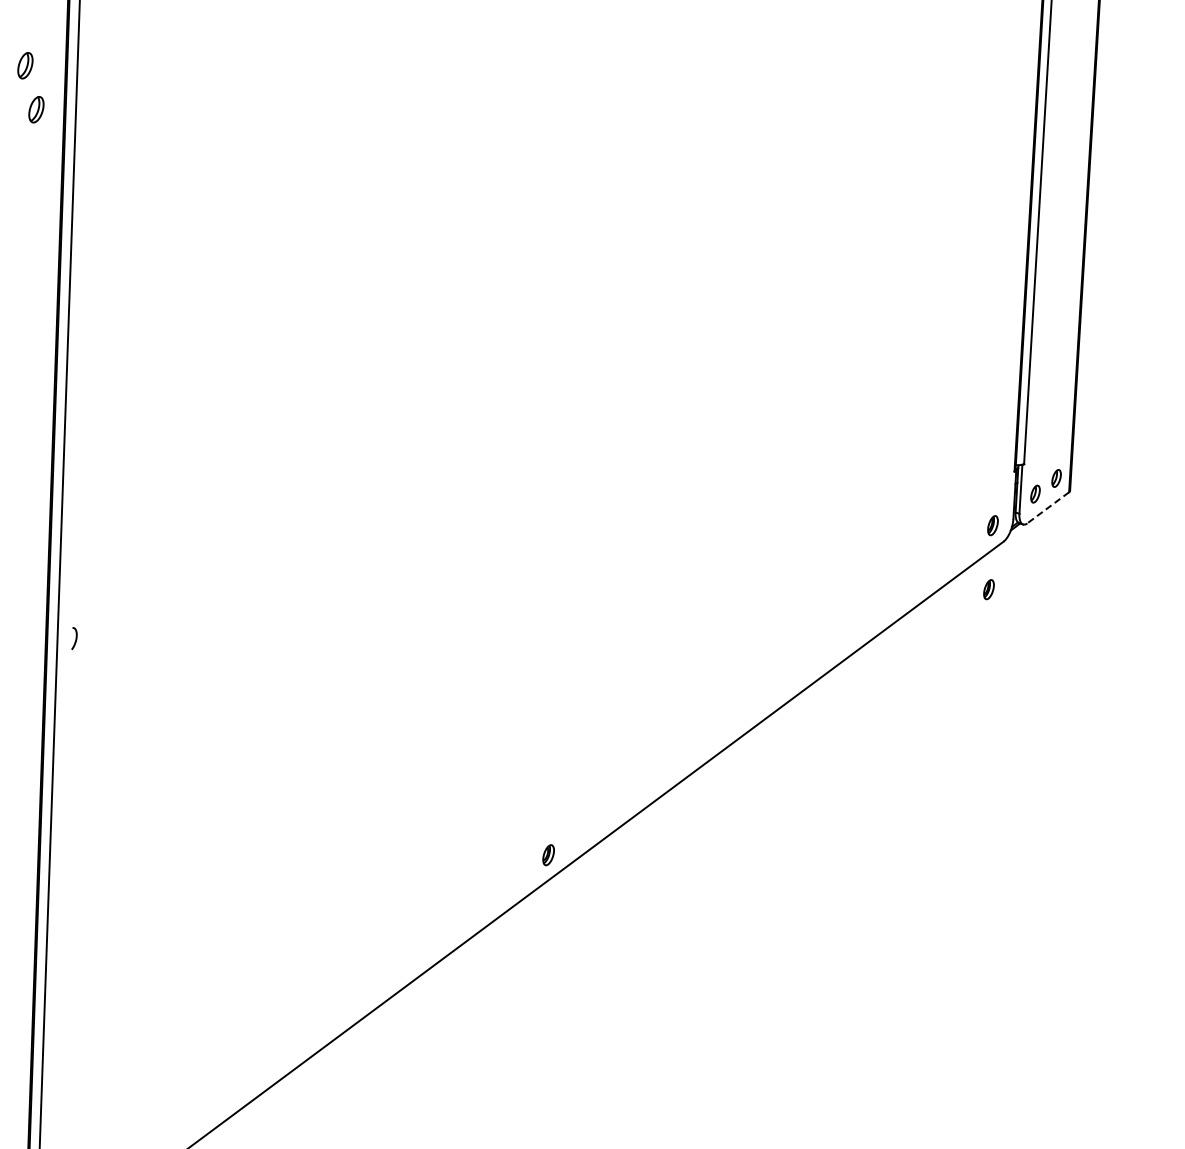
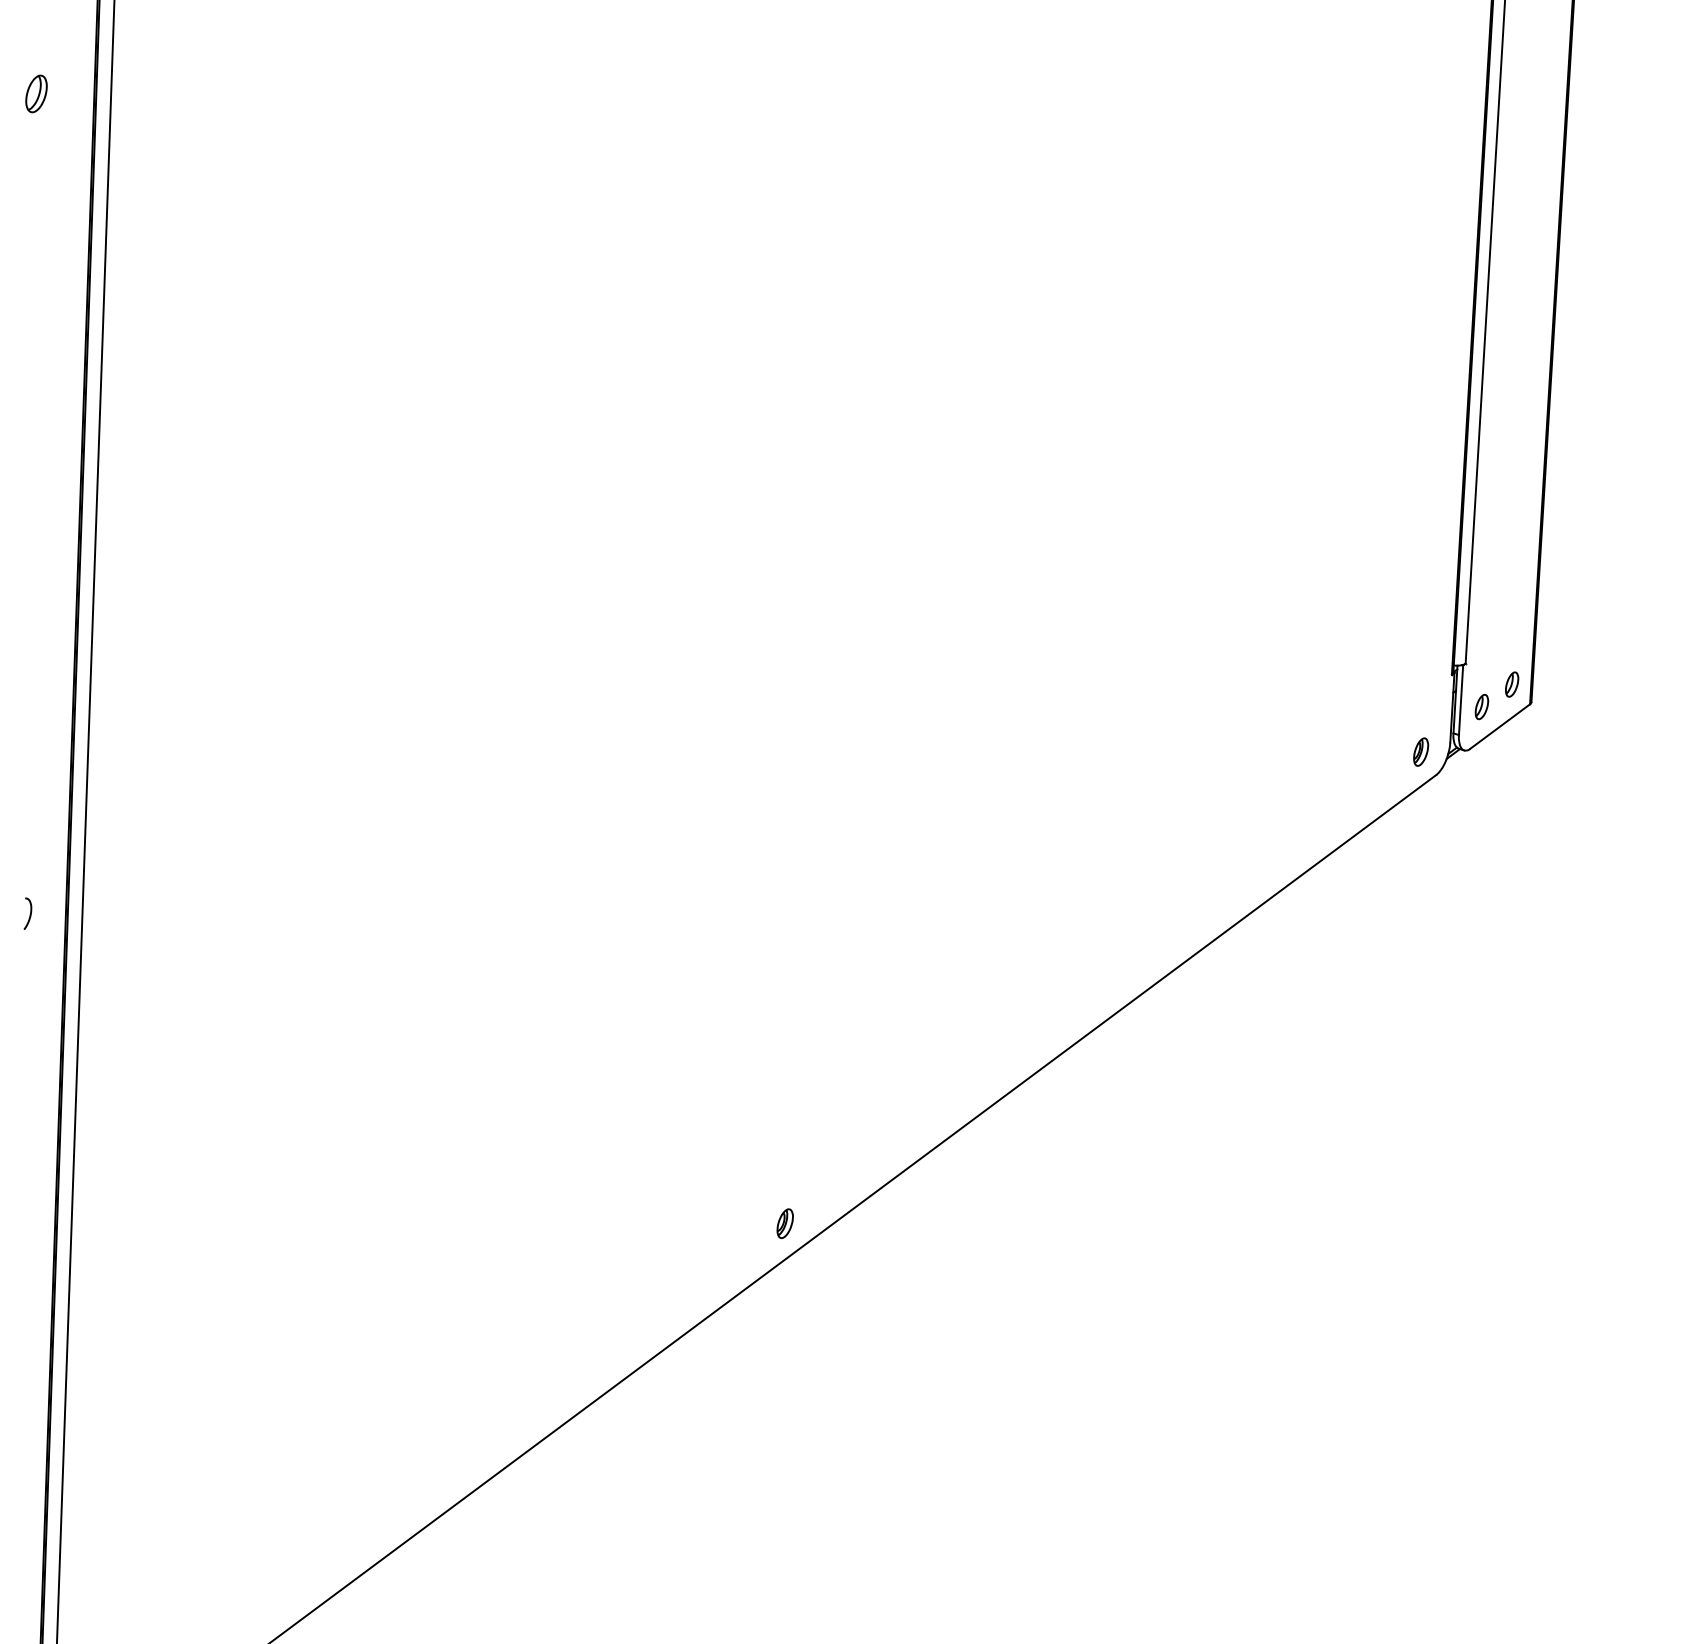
part: (36, 109) -> (52, 156), removed
line: (1047, 508) -> (1499, 727), dashed -> solid
part: (988, 589) -> (1414, 843), removed
curve: (75, 638) -> (29, 913), moved

